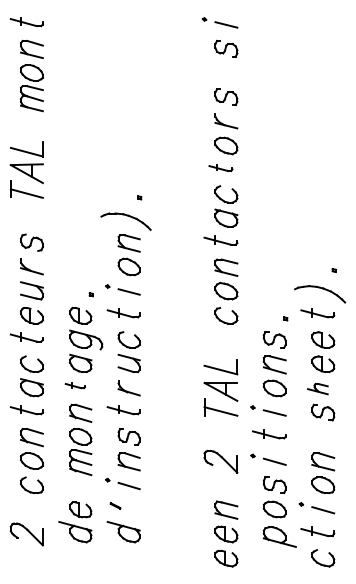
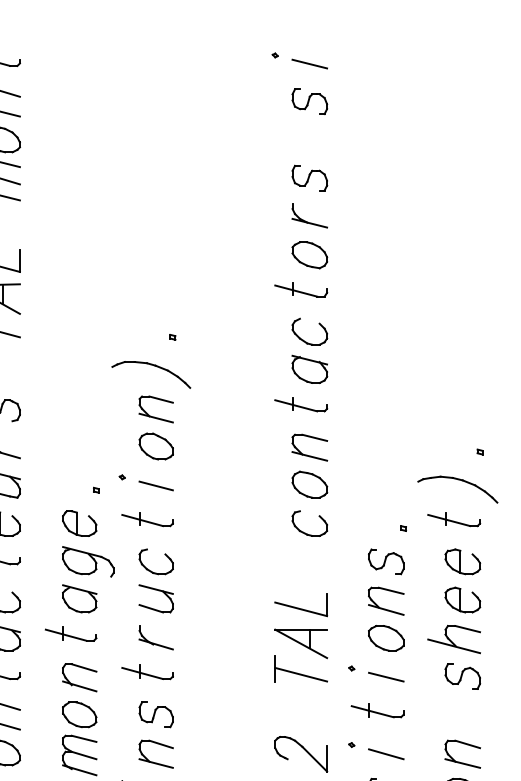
part: (220, 168) -> (300, 290), size x1.43
part: (75, 385) -> (71, 633), size x1.67
part: (317, 388) -> (453, 638), size x1.67

